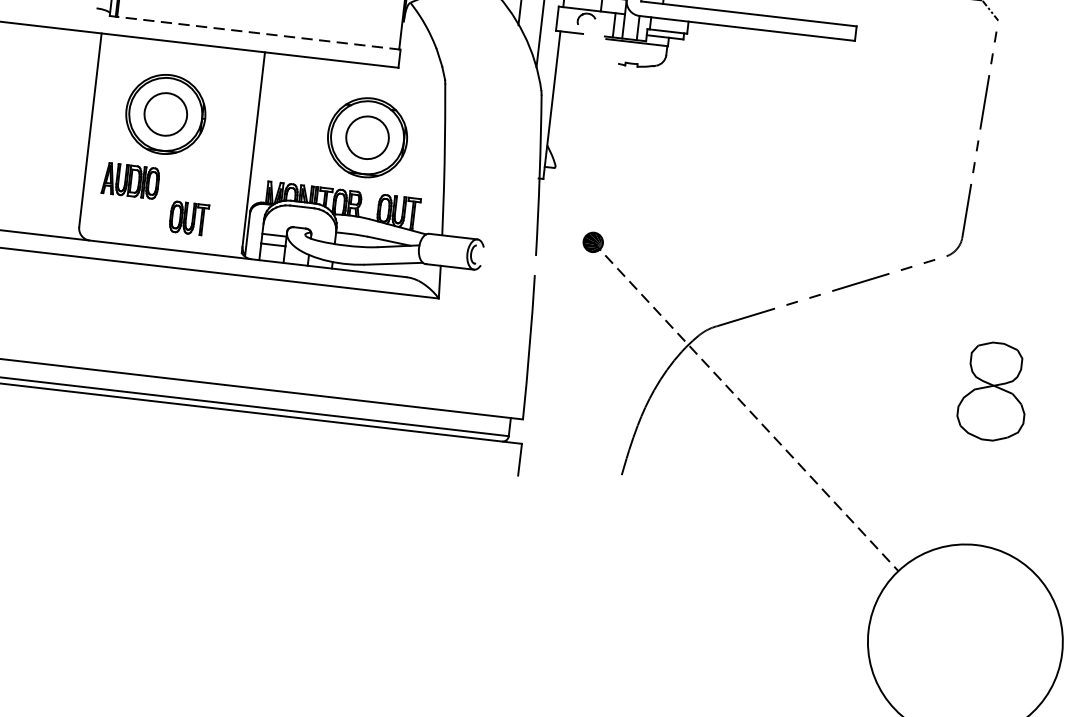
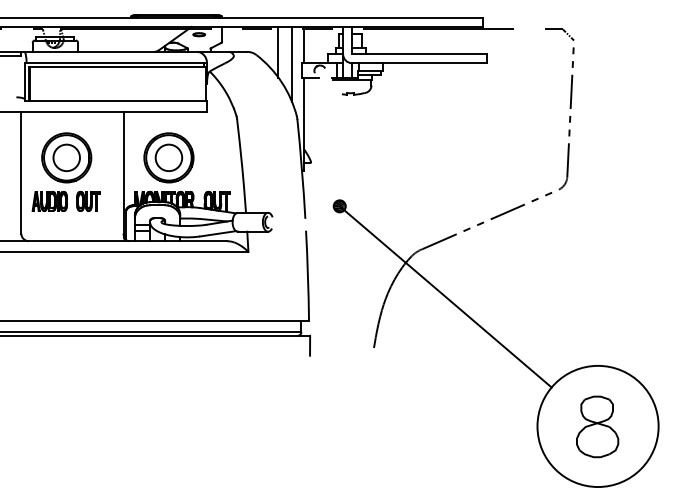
line: (255, 33) -> (116, 101), dashed -> solid
part: (366, 137) -> (168, 157), moved
part: (189, 216) -> (88, 200), moved
part: (993, 390) -> (597, 426), moved
line: (747, 407) -> (446, 297), dashed -> solid

